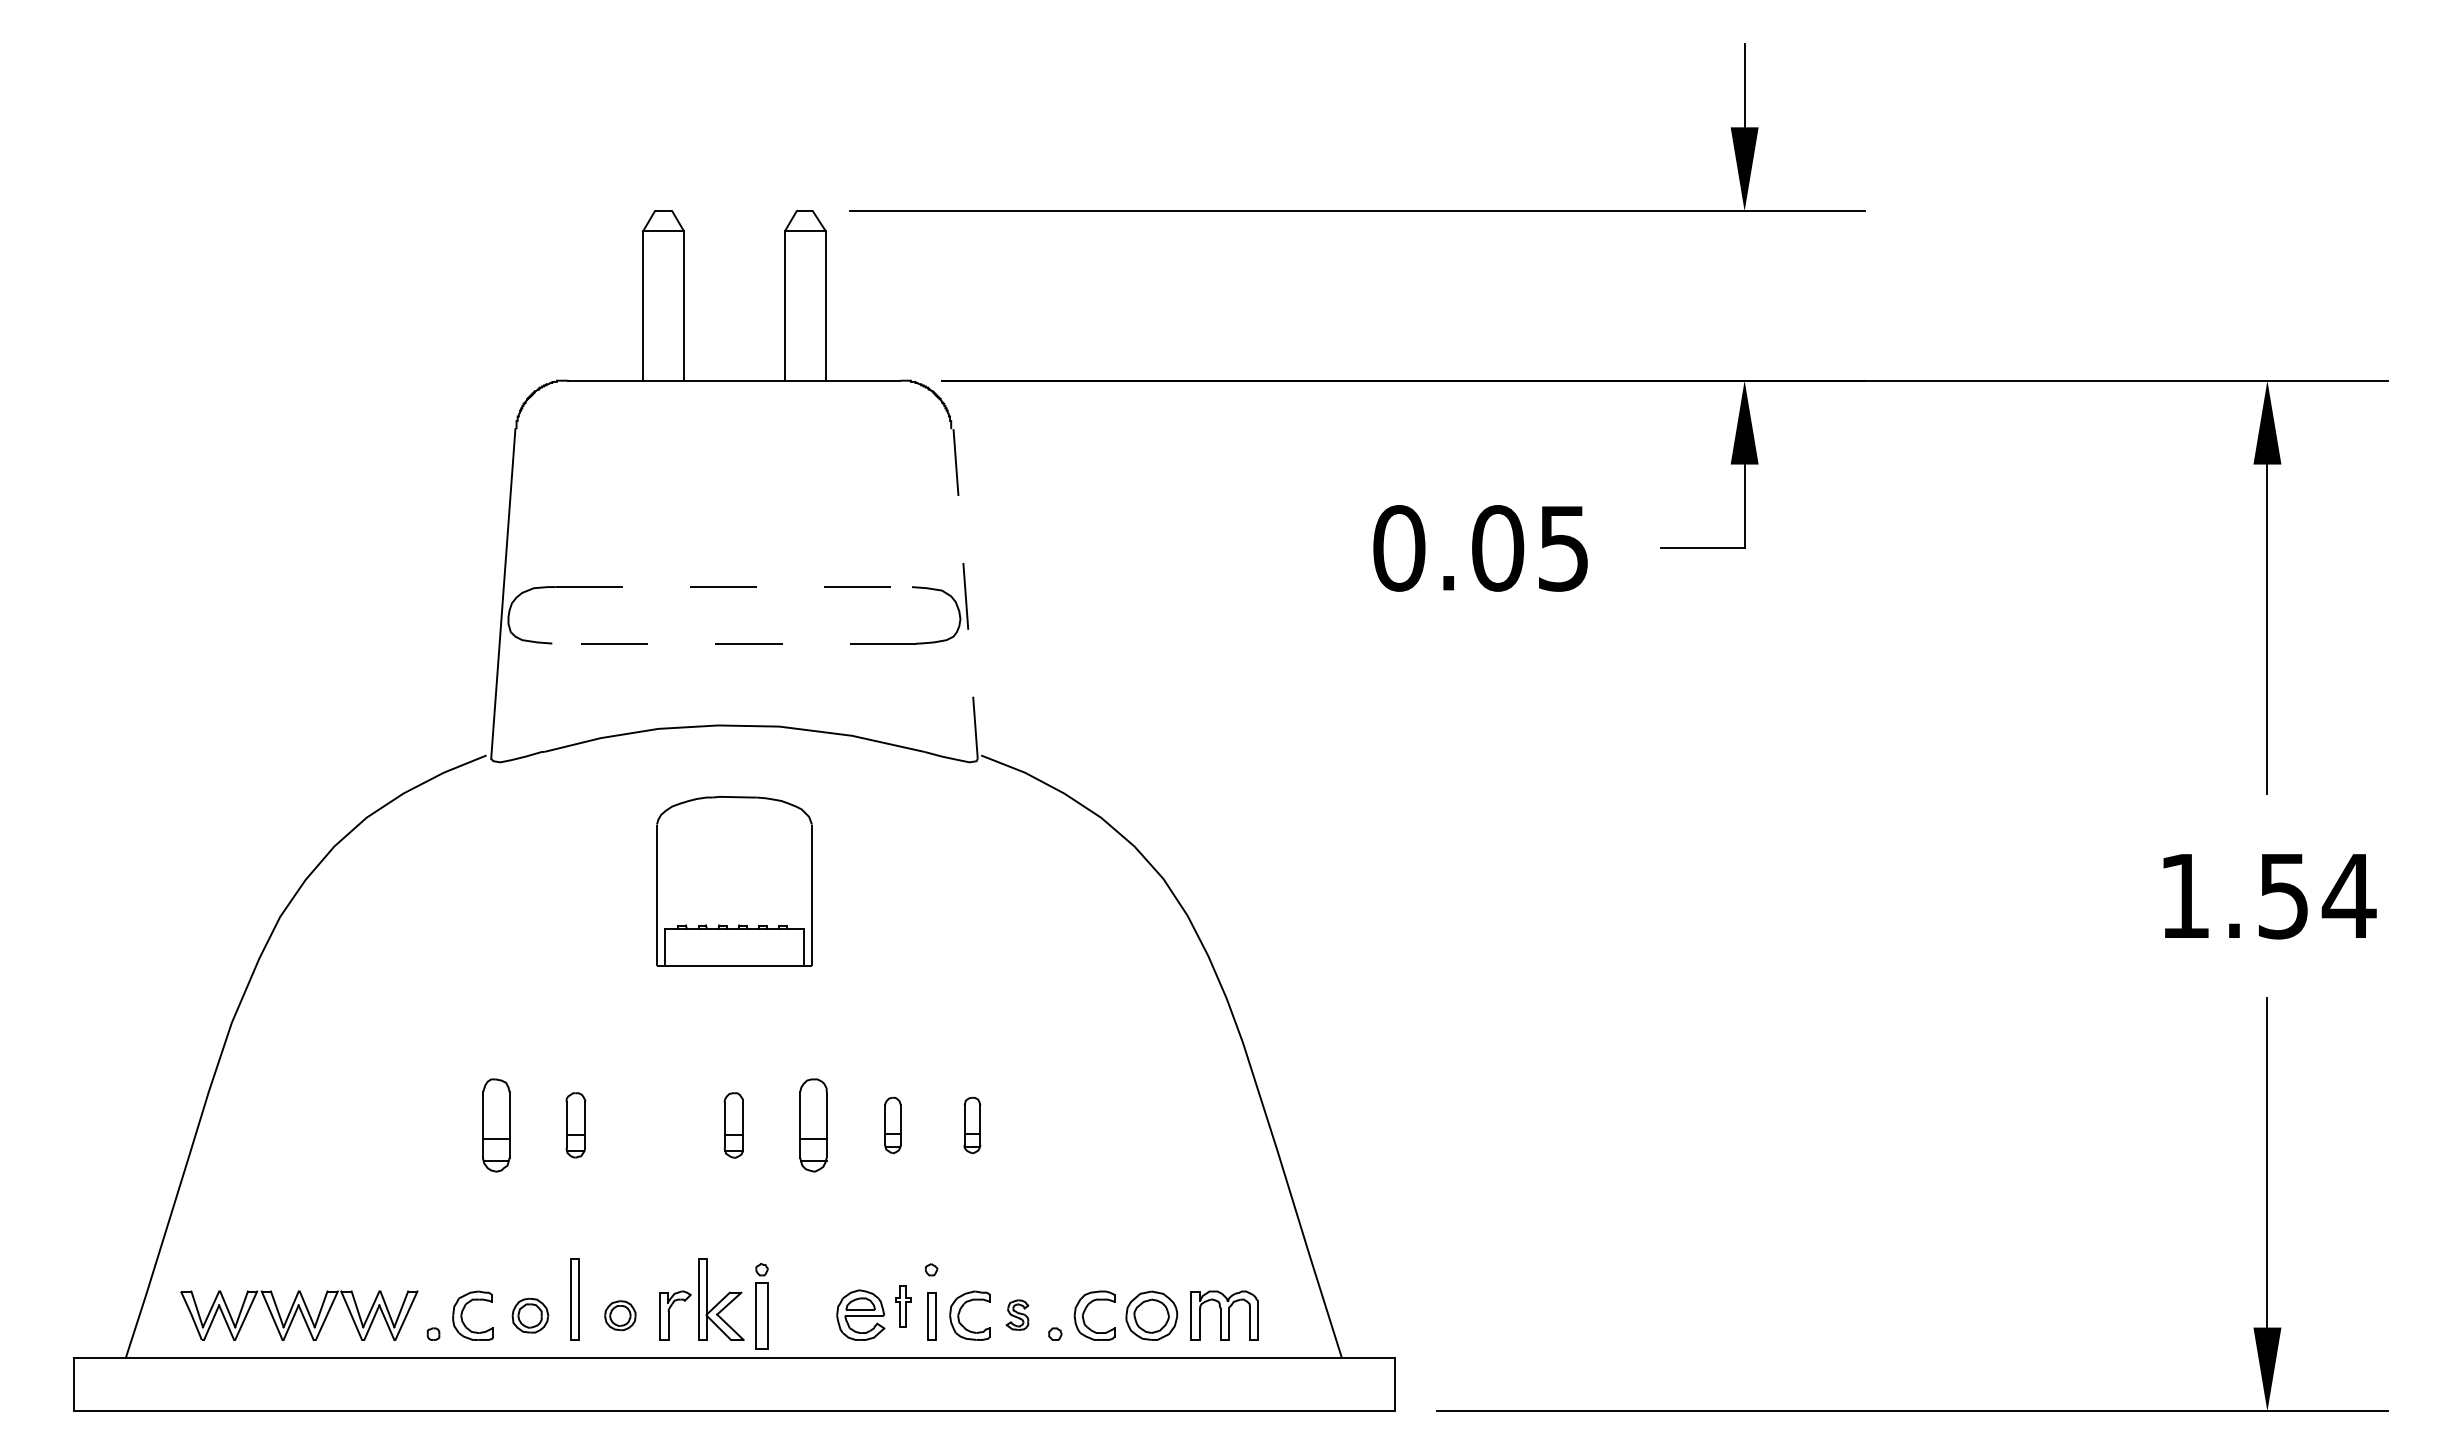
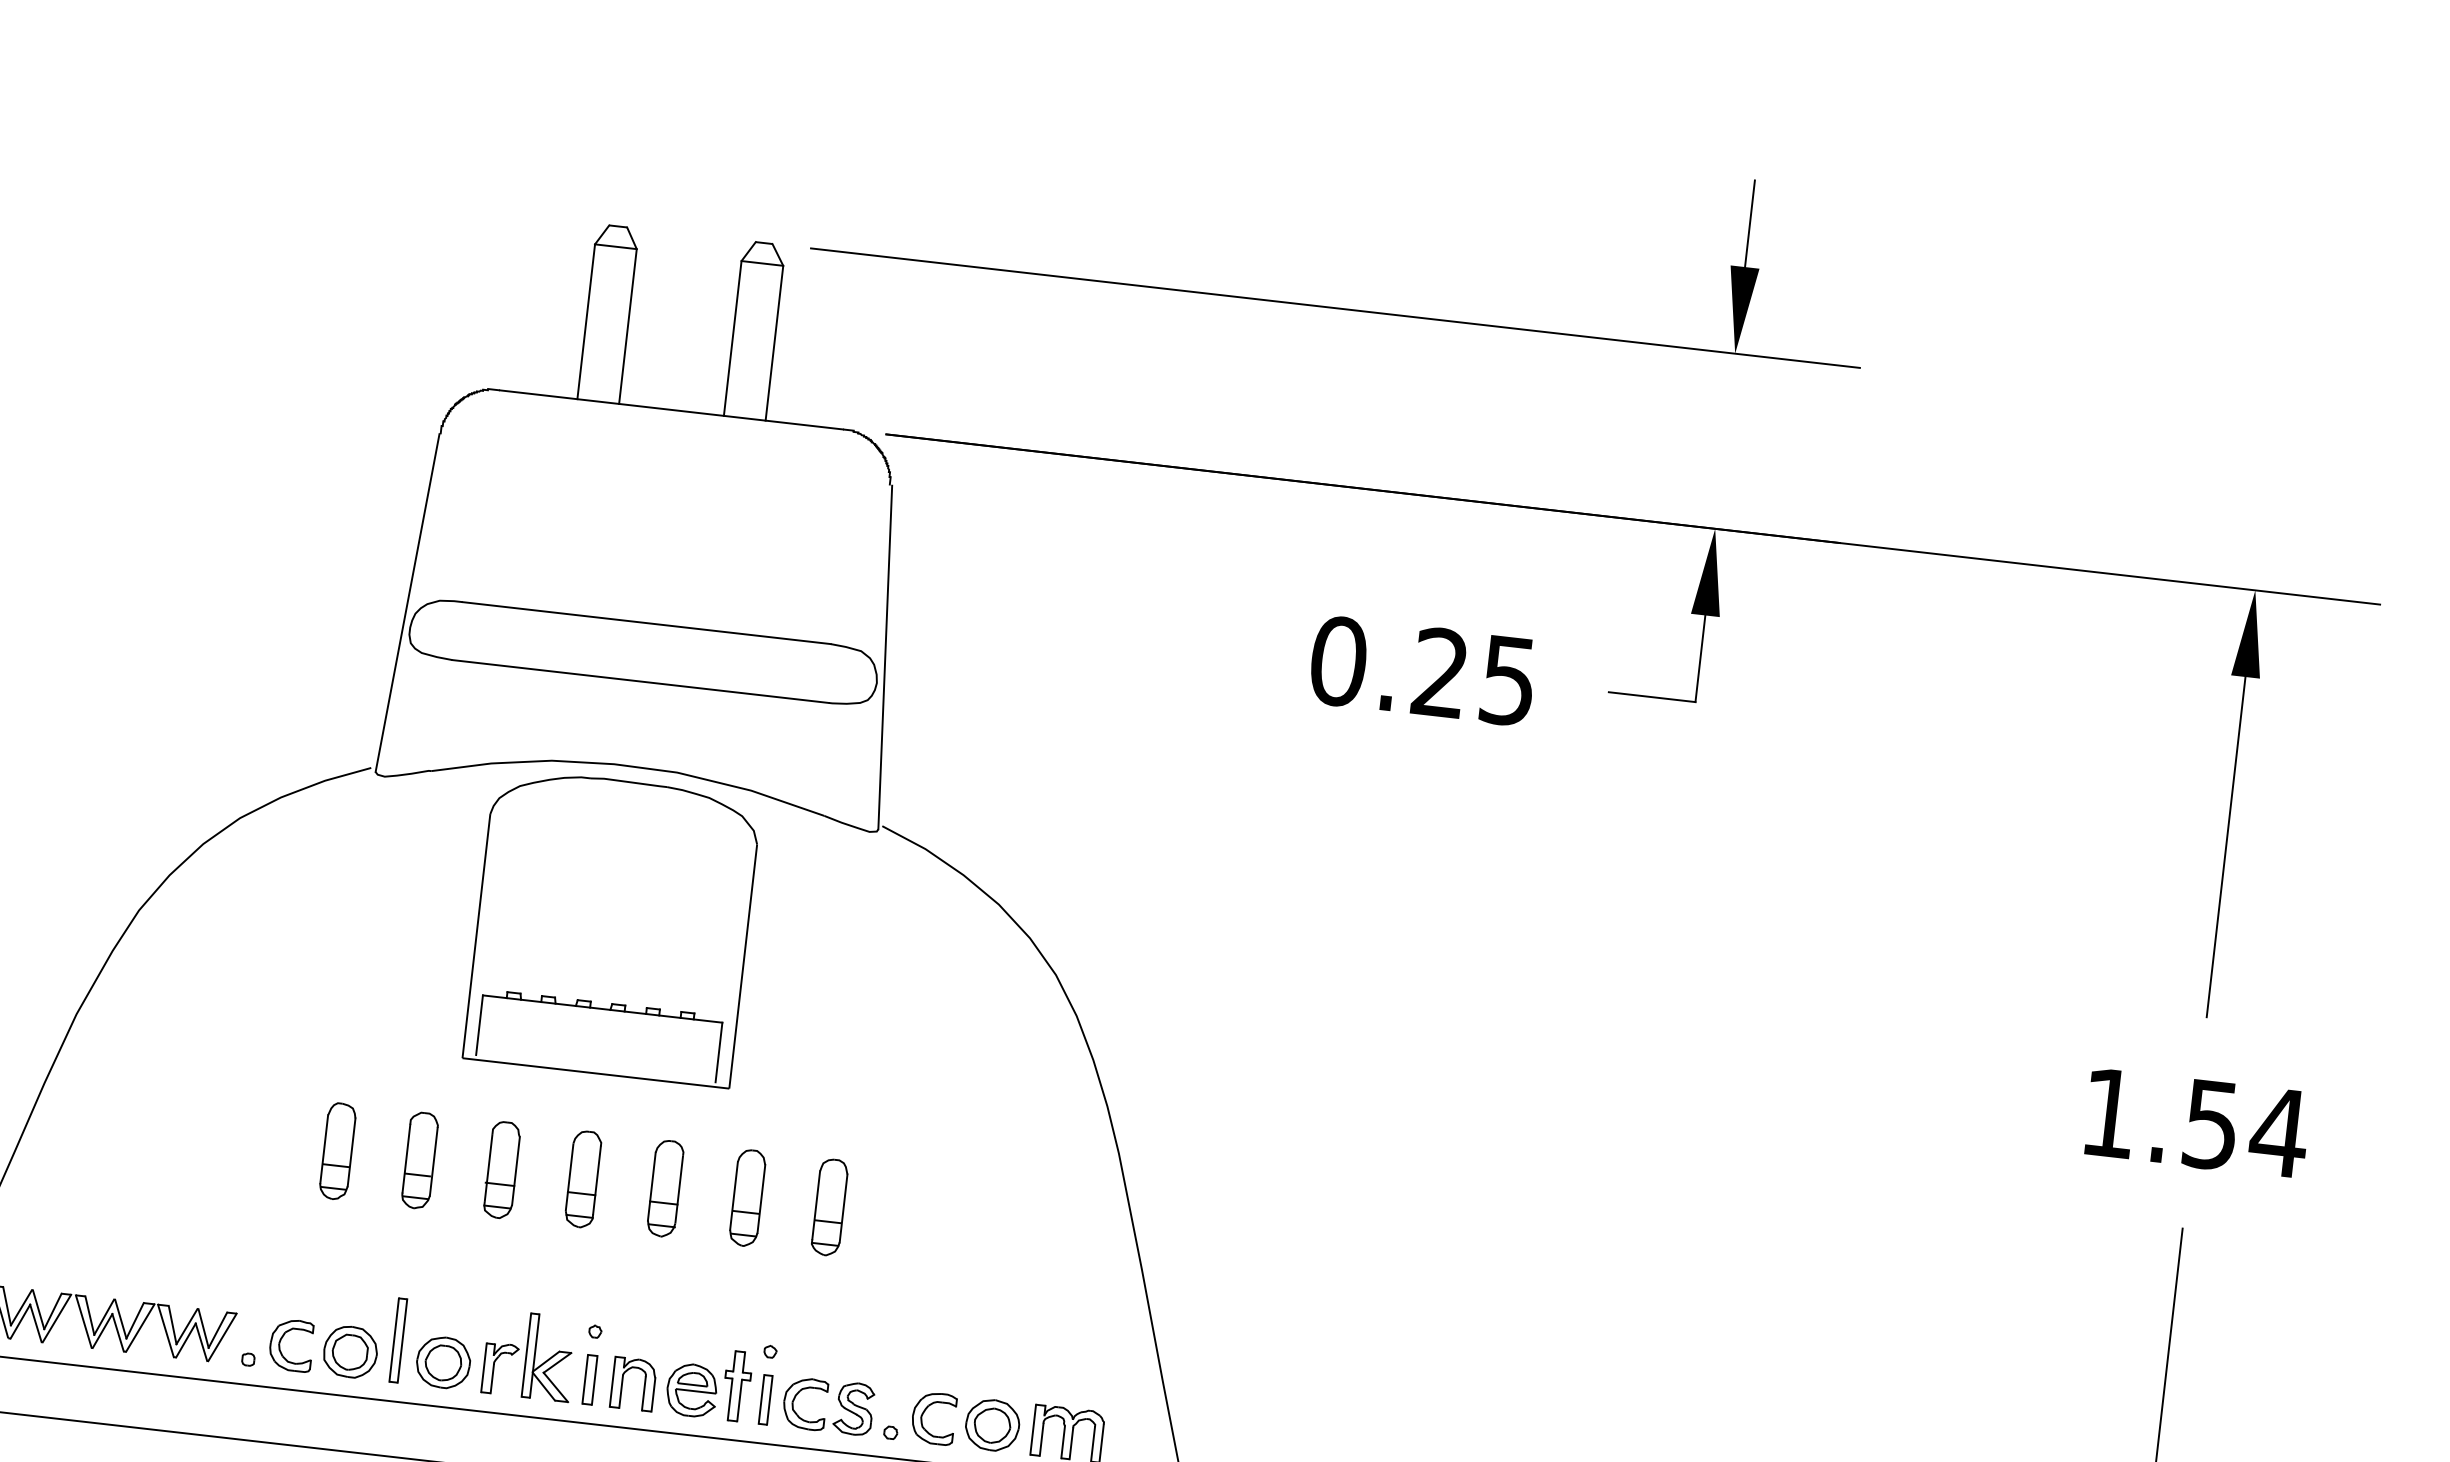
text: (1498, 548) -> (1441, 673), 0.05 -> 0.25
line: (734, 587) -> (647, 623), dashed -> solid
line: (965, 594) -> (885, 658), dashed -> solid
line: (733, 643) -> (639, 681), dashed -> solid
part: (734, 881) -> (612, 927), size x1.67
part: (575, 1125) -> (419, 1160), size x1.43
part: (654, 1125) -> (501, 1170), added
part: (733, 1125) -> (582, 1179), size x1.43
part: (892, 1125) -> (747, 1198), size x1.67
part: (972, 1125) -> (829, 1207), size x1.67
part: (903, 1306) -> (737, 1386), size x1.67
part: (1017, 1314) -> (854, 1408), size x1.67
part: (530, 1315) -> (350, 1351), size x1.43
part: (620, 1315) -> (443, 1362), size x1.67
part: (814, 1315) -> (644, 1385), added
part: (762, 1316) -> (590, 1380), size x0.71

